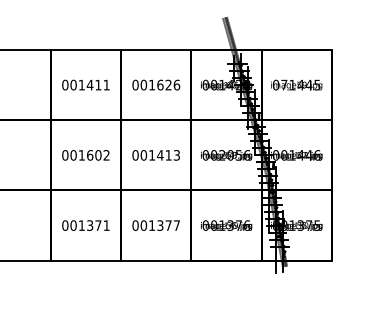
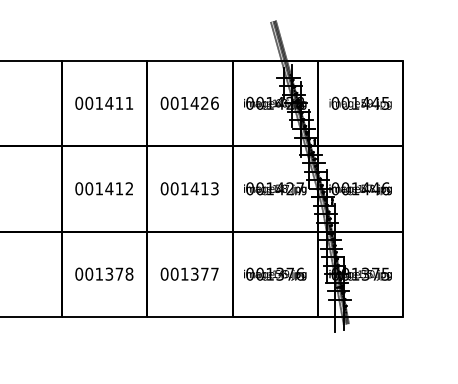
text: (160, 84) -> (194, 102), 001626 -> 001426
text: (284, 84) -> (345, 102), 071445 -> 001445
text: (94, 155) -> (114, 188), 001602 -> 001412
text: (234, 155) -> (285, 188), 002056 -> 001427
text: (106, 225) -> (129, 273), 001371 -> 001378

